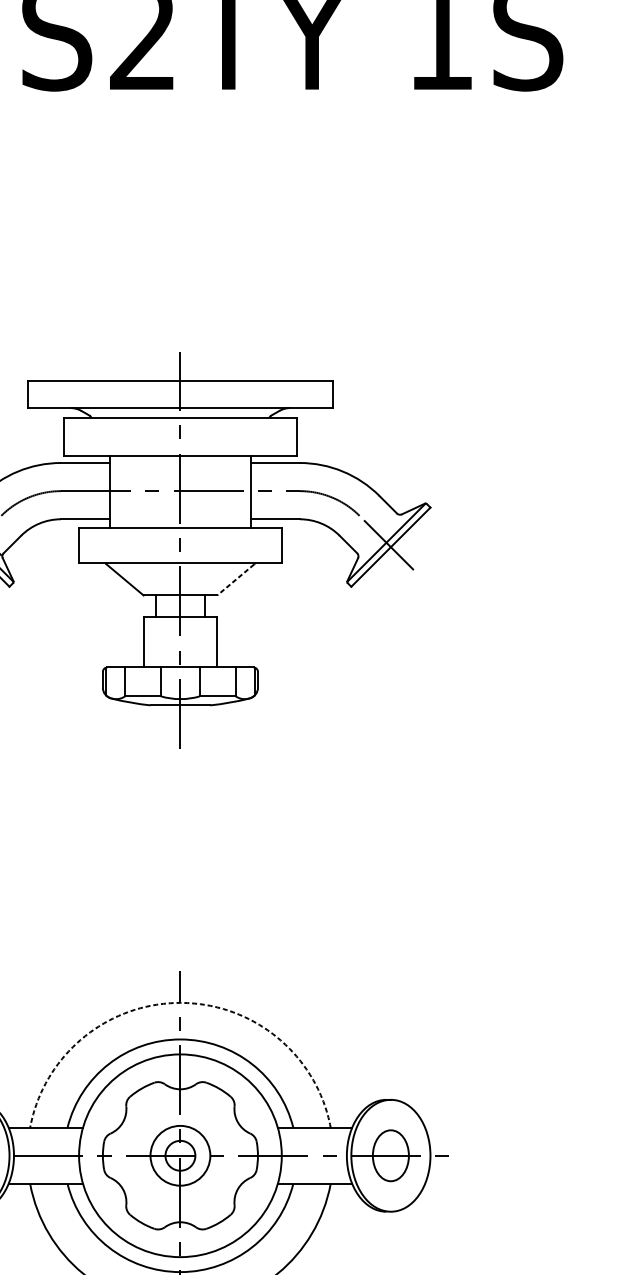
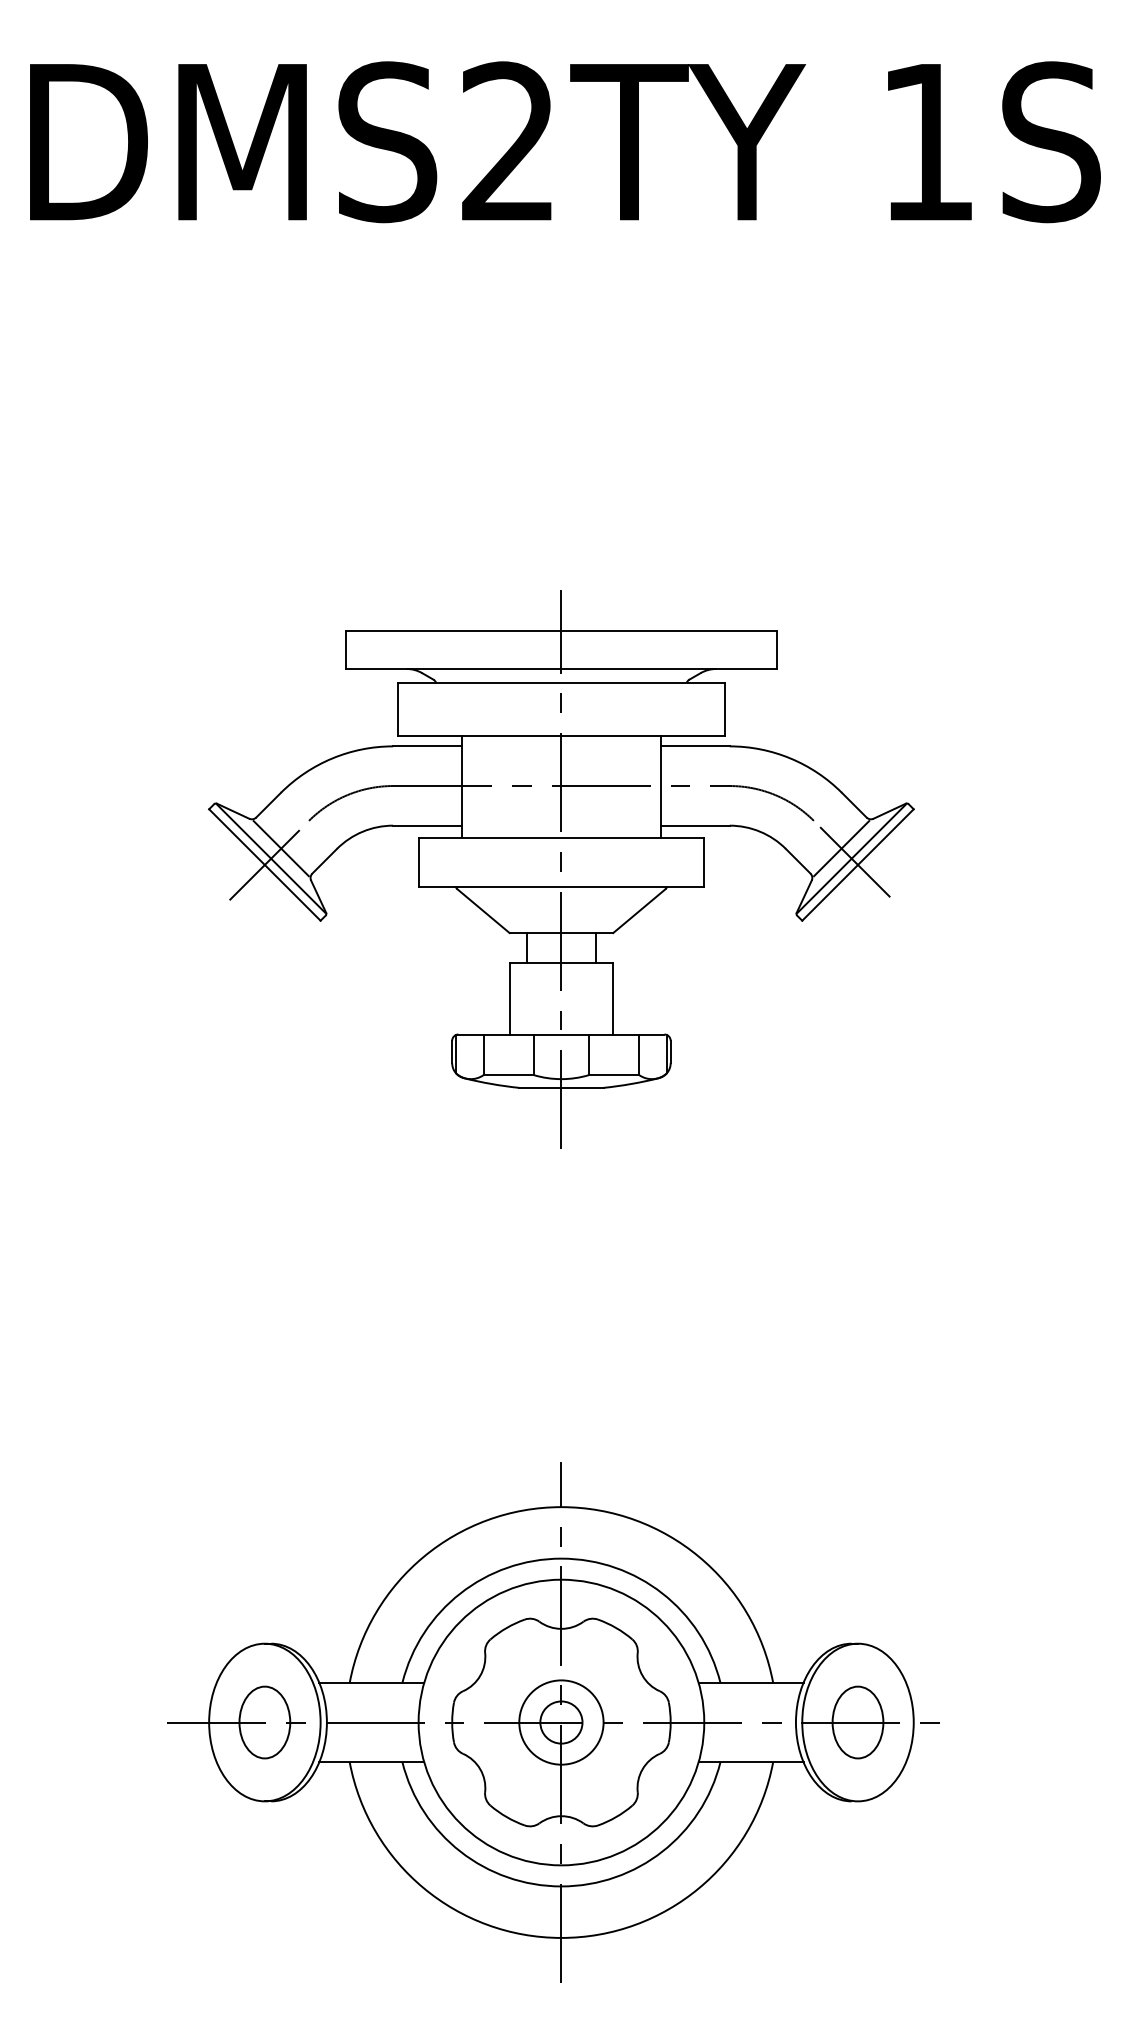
line: (379, 535) -> (841, 848), added
line: (235, 580) -> (638, 911), dashed -> solid
arc: (180, 1003) -> (561, 1507), dashed -> solid

